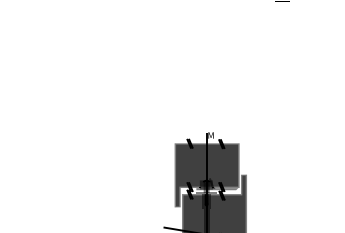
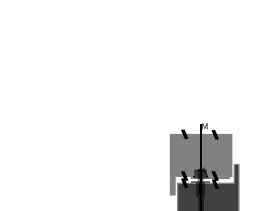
fill: (206, 175) -> (200, 164), removed

